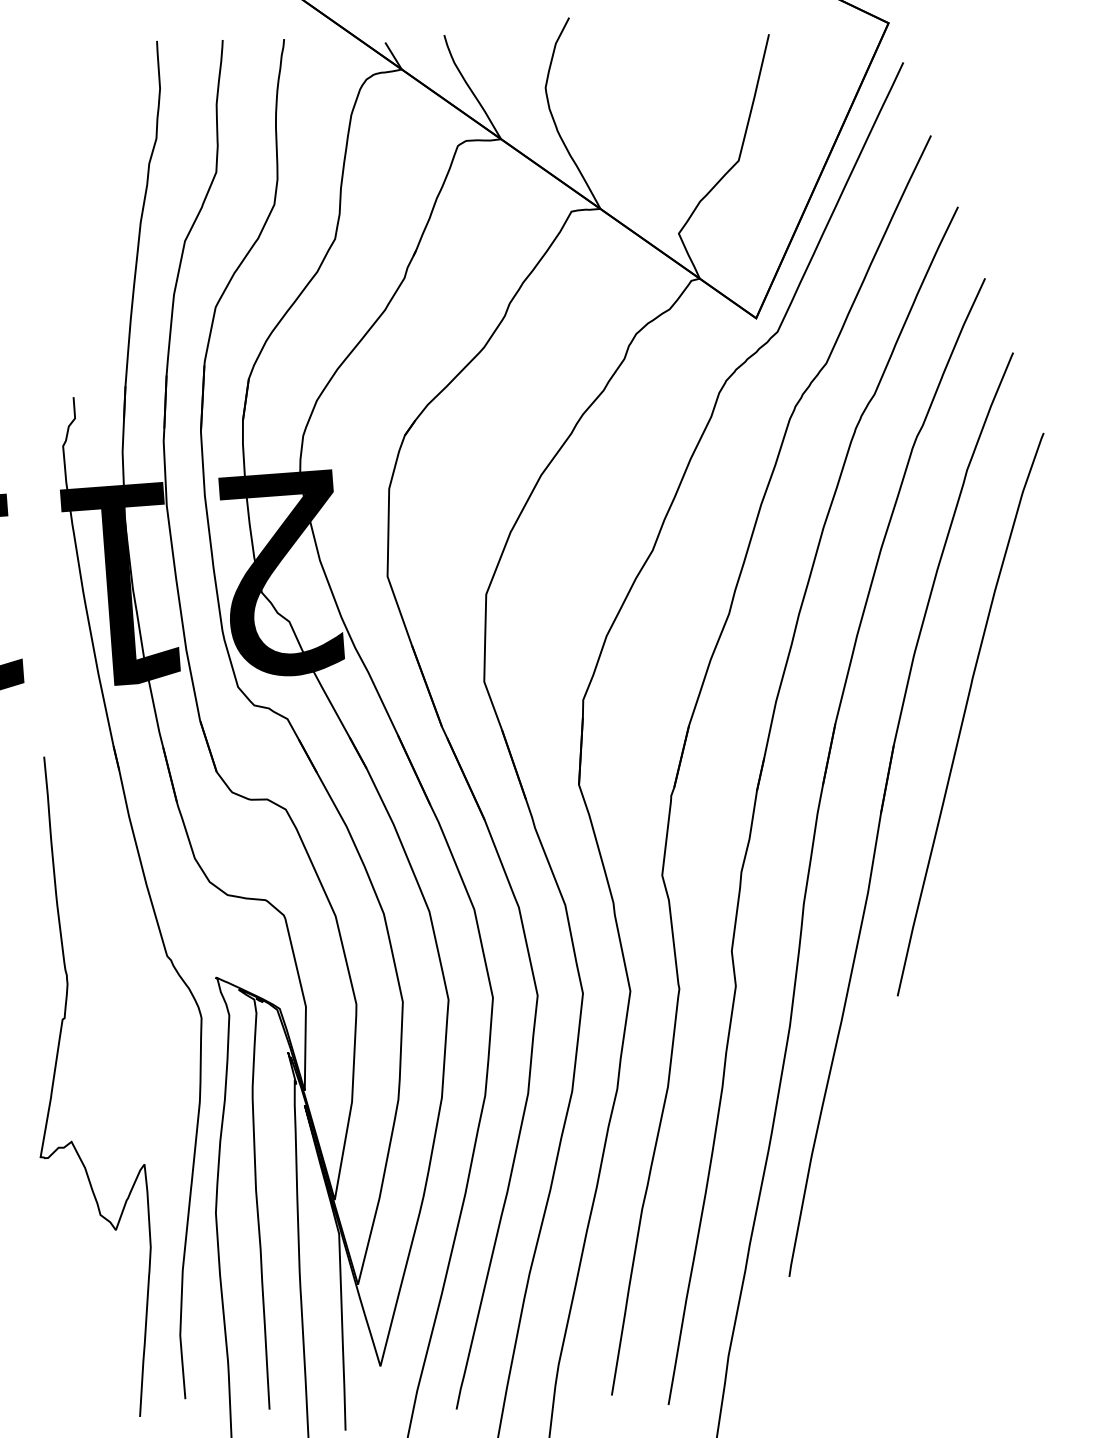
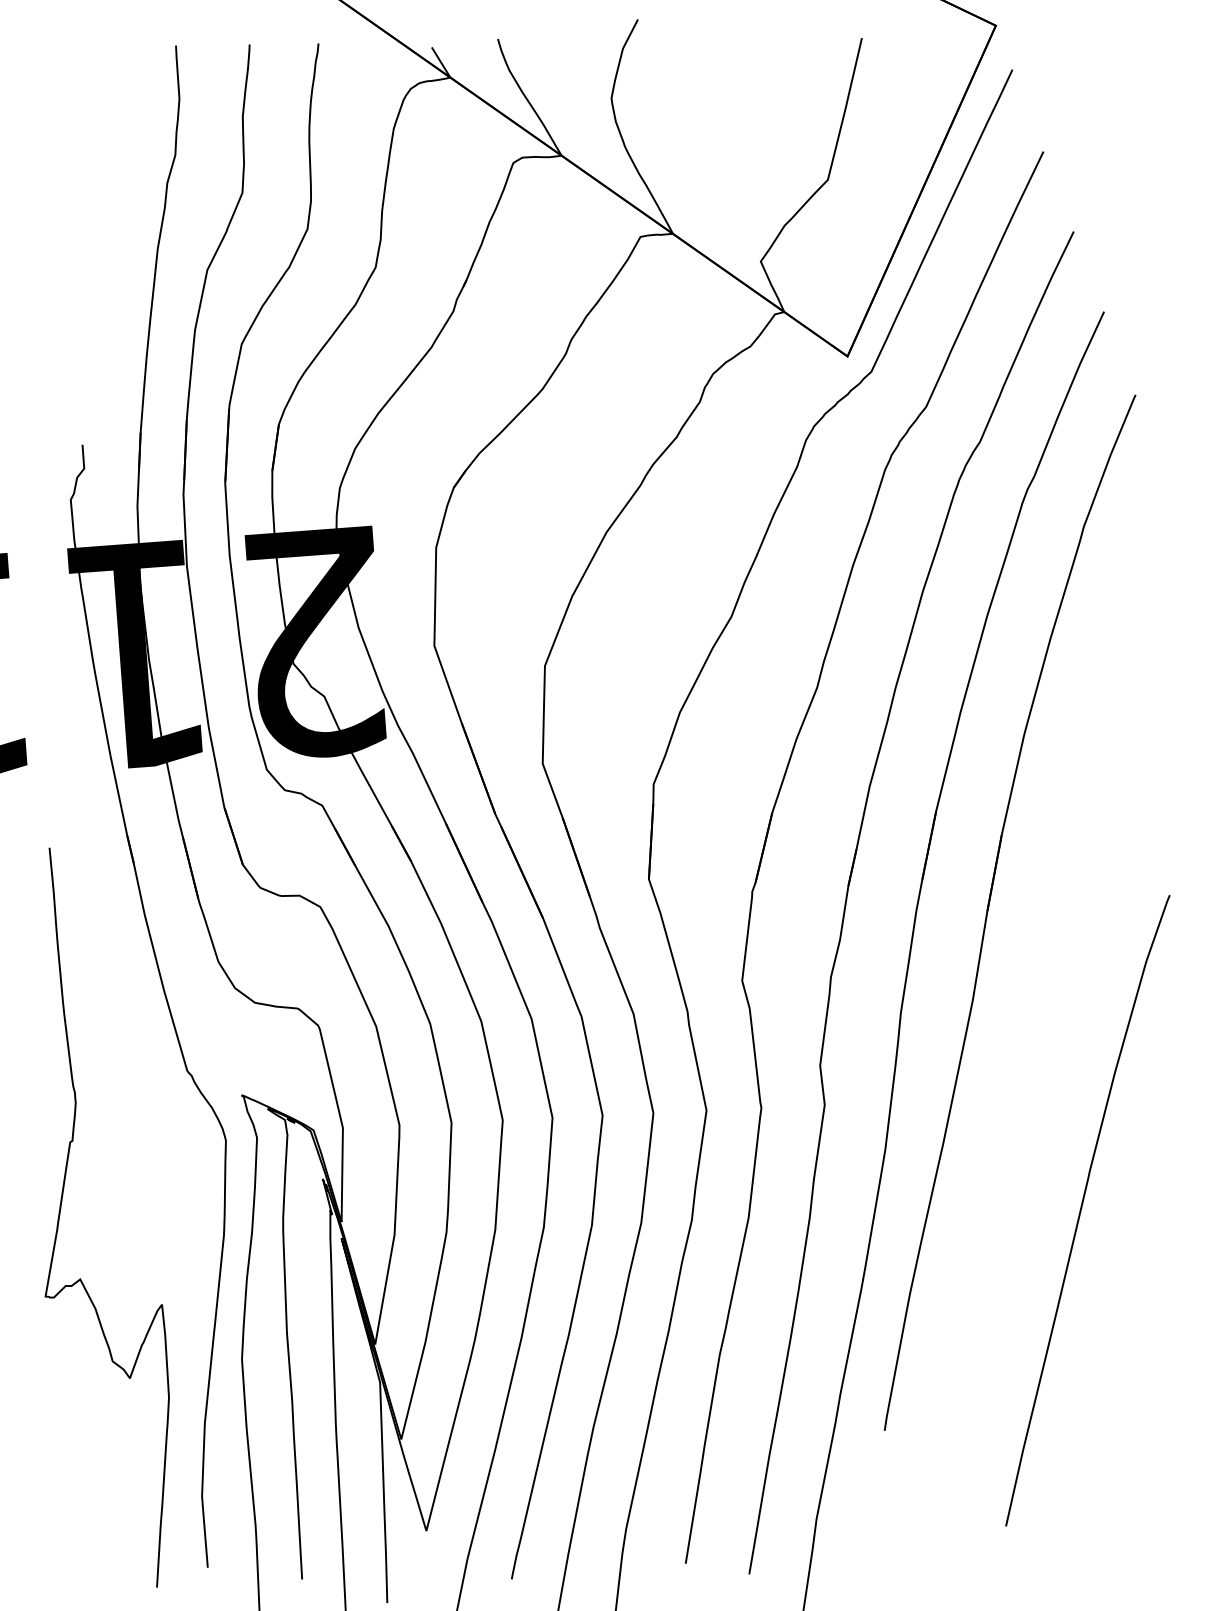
curve: (965, 714) -> (1082, 1210), moved

